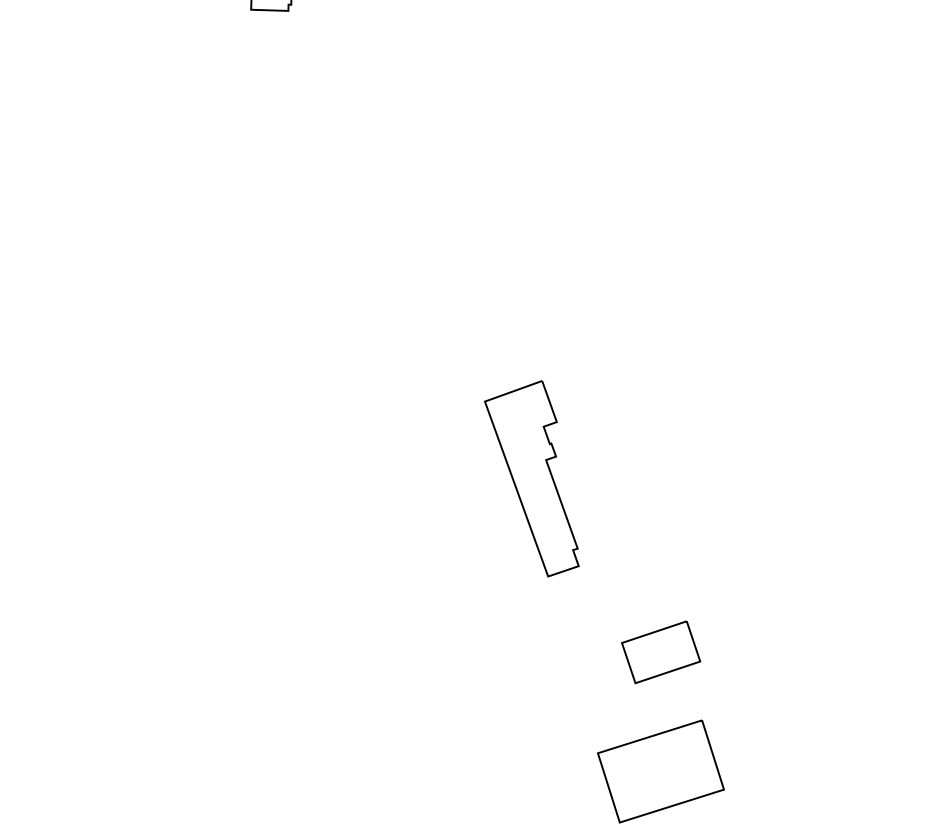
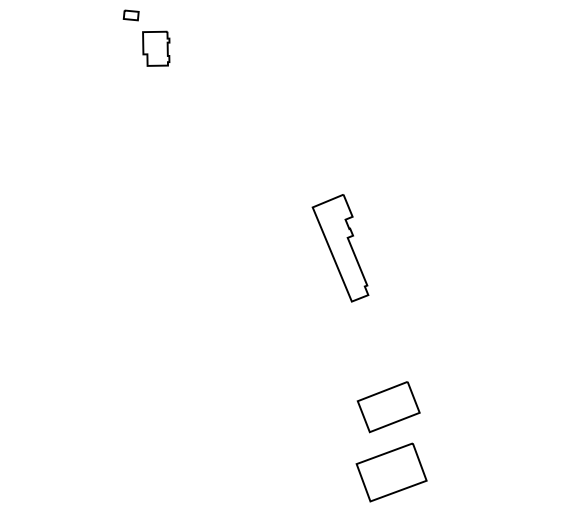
part: (532, 478) -> (340, 248), moved
part: (660, 652) -> (388, 407), size x1.43

